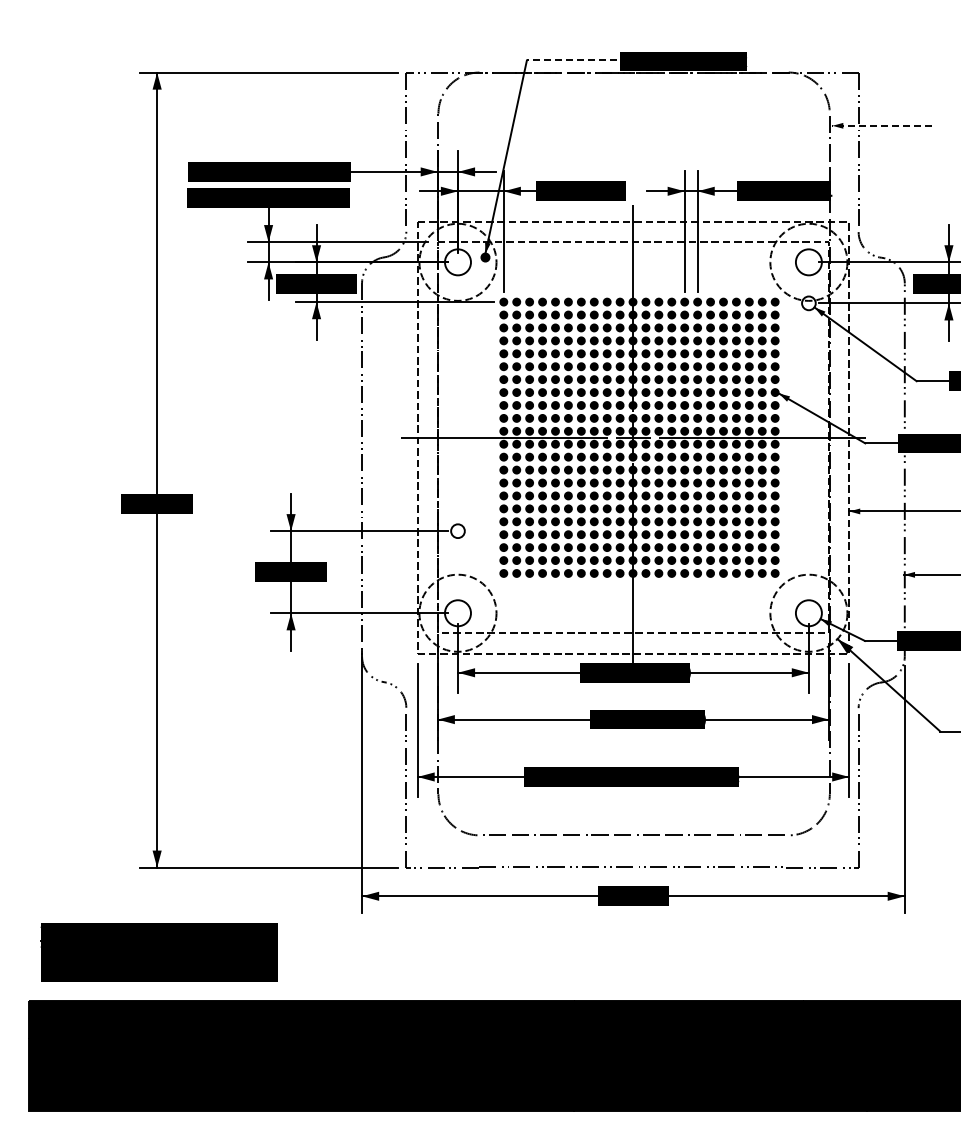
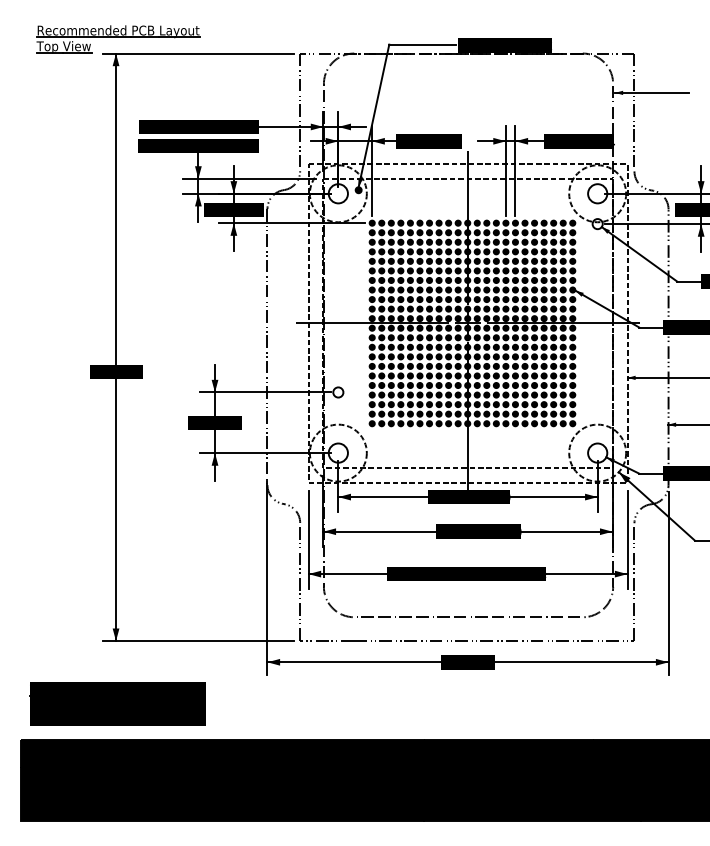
part: (160, 53) -> (118, 39), added
line: (571, 60) -> (422, 44), dashed -> solid
line: (882, 125) -> (652, 92), dashed -> solid

